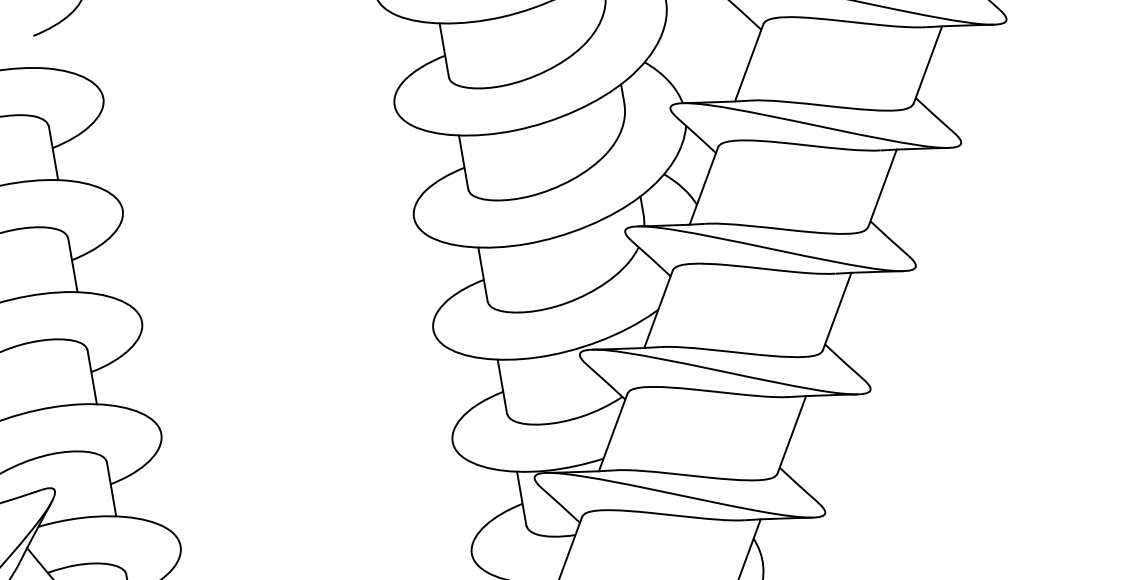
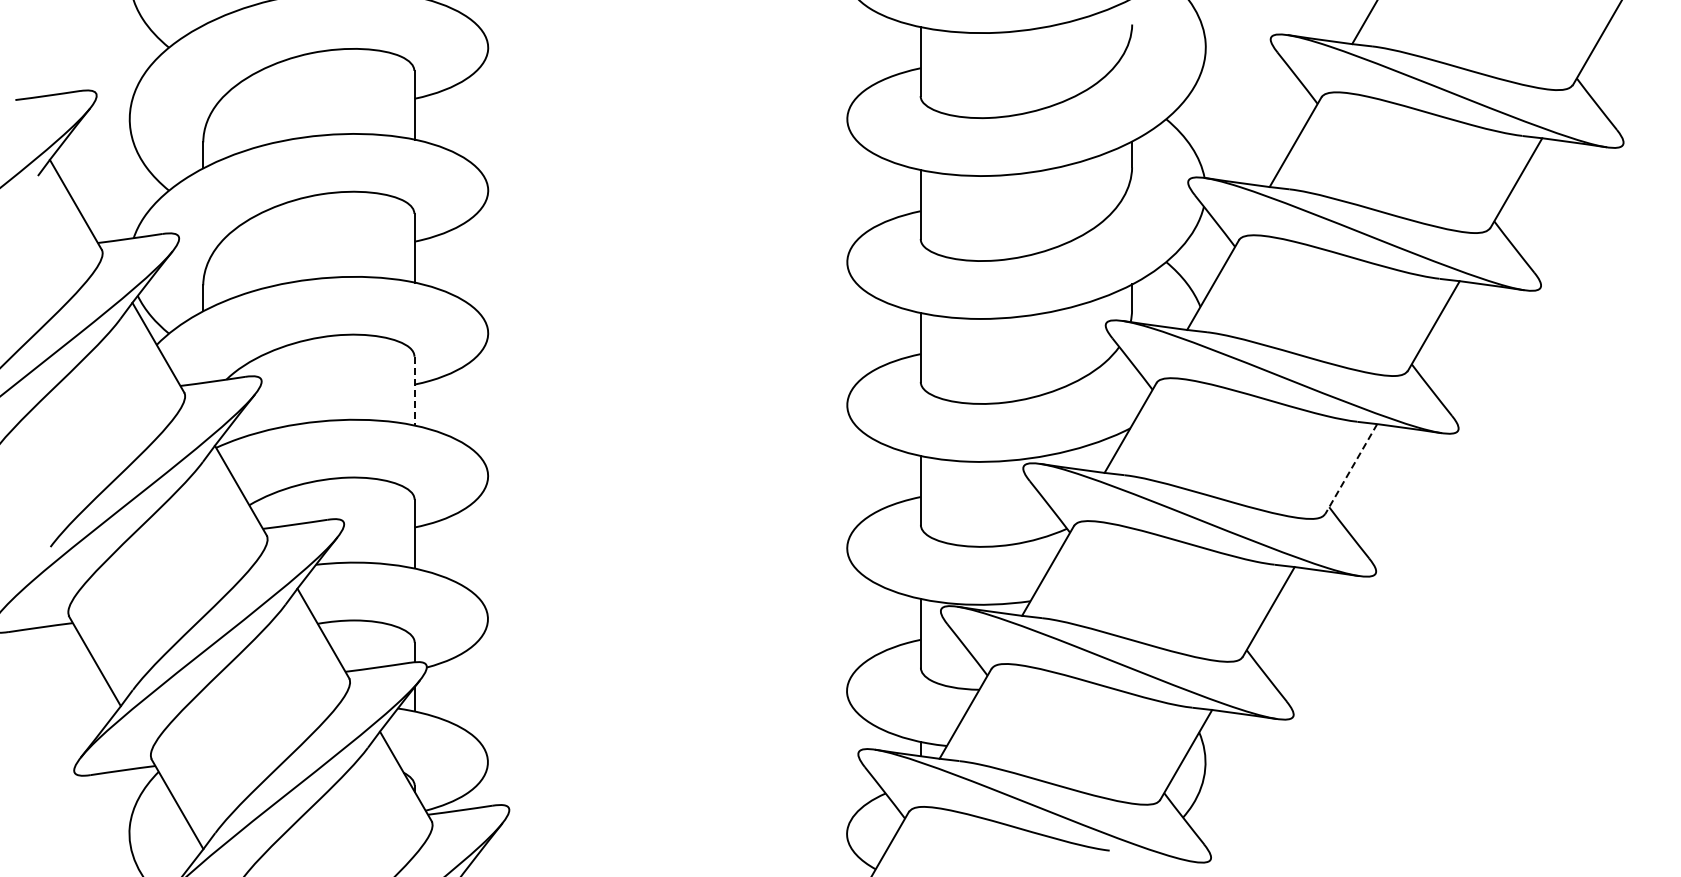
line: (837, 311) -> (1351, 469), solid -> dashed
line: (92, 377) -> (414, 391), solid -> dashed

